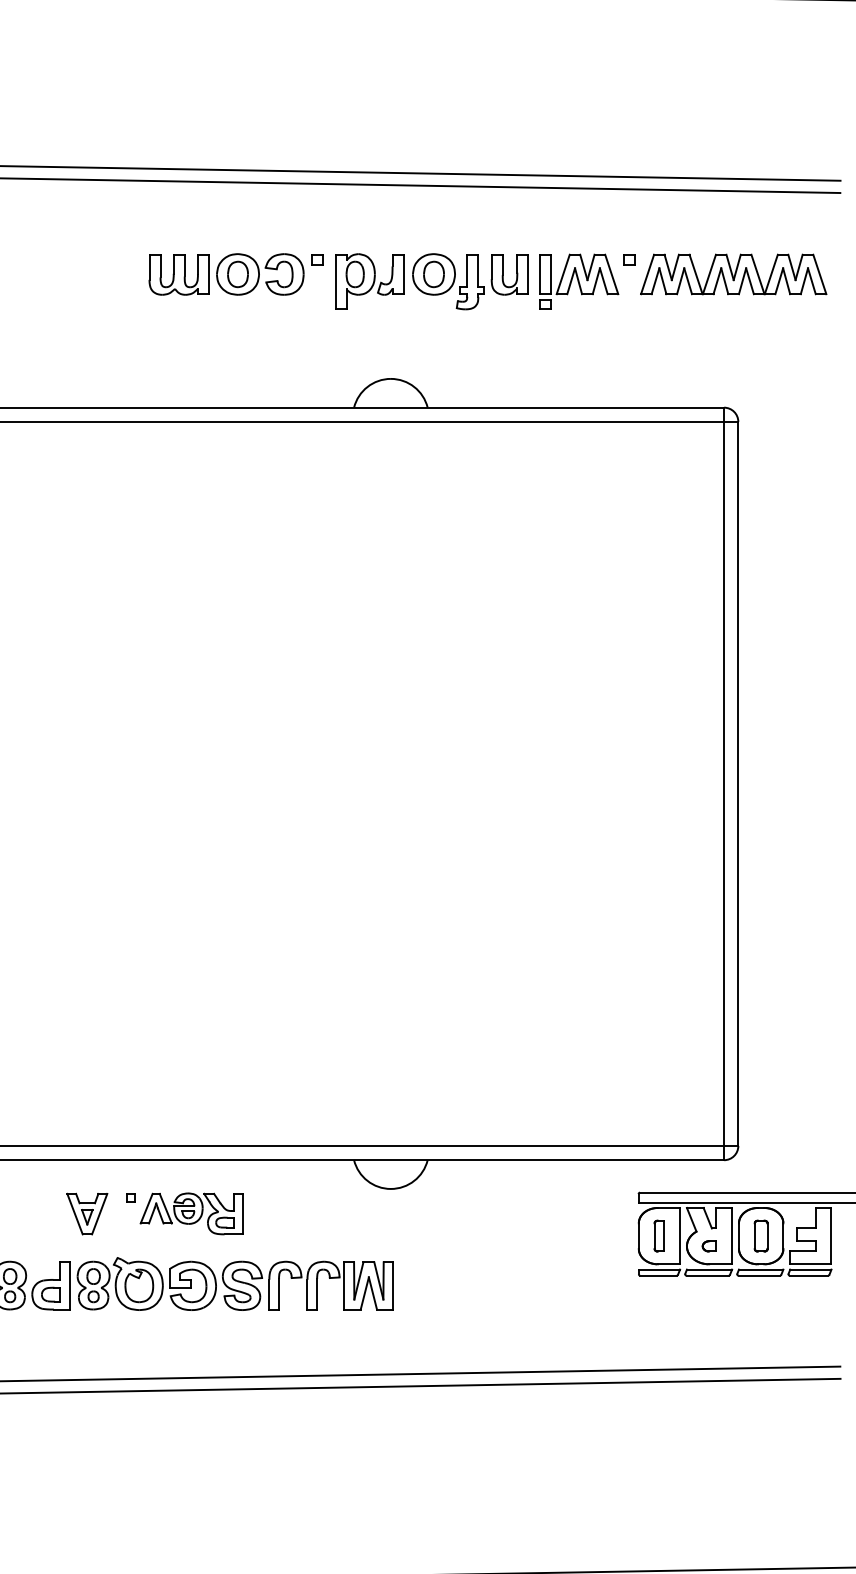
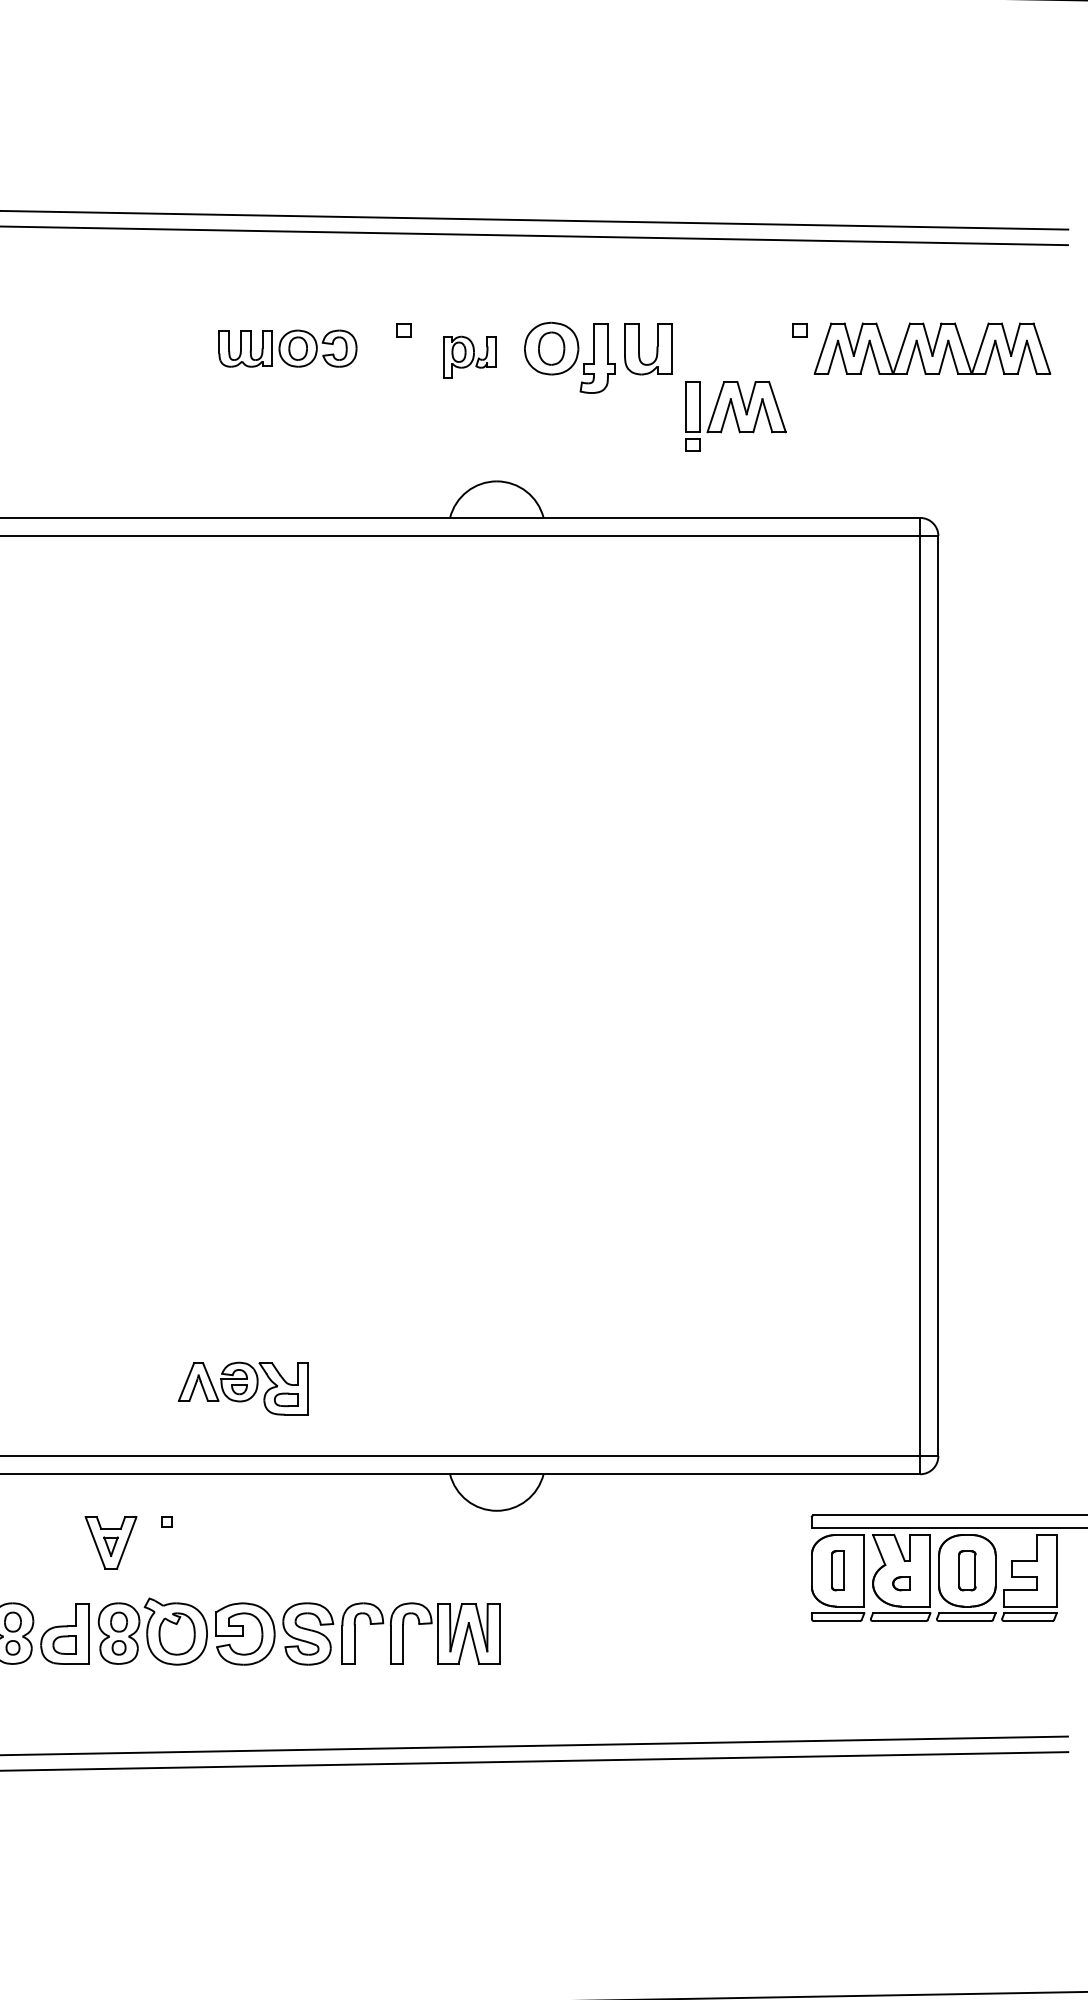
part: (226, 274) -> (287, 348), size x0.7
part: (369, 281) -> (469, 357), size x0.6
part: (579, 281) -> (736, 416), moved
part: (191, 1213) -> (243, 1388), moved

